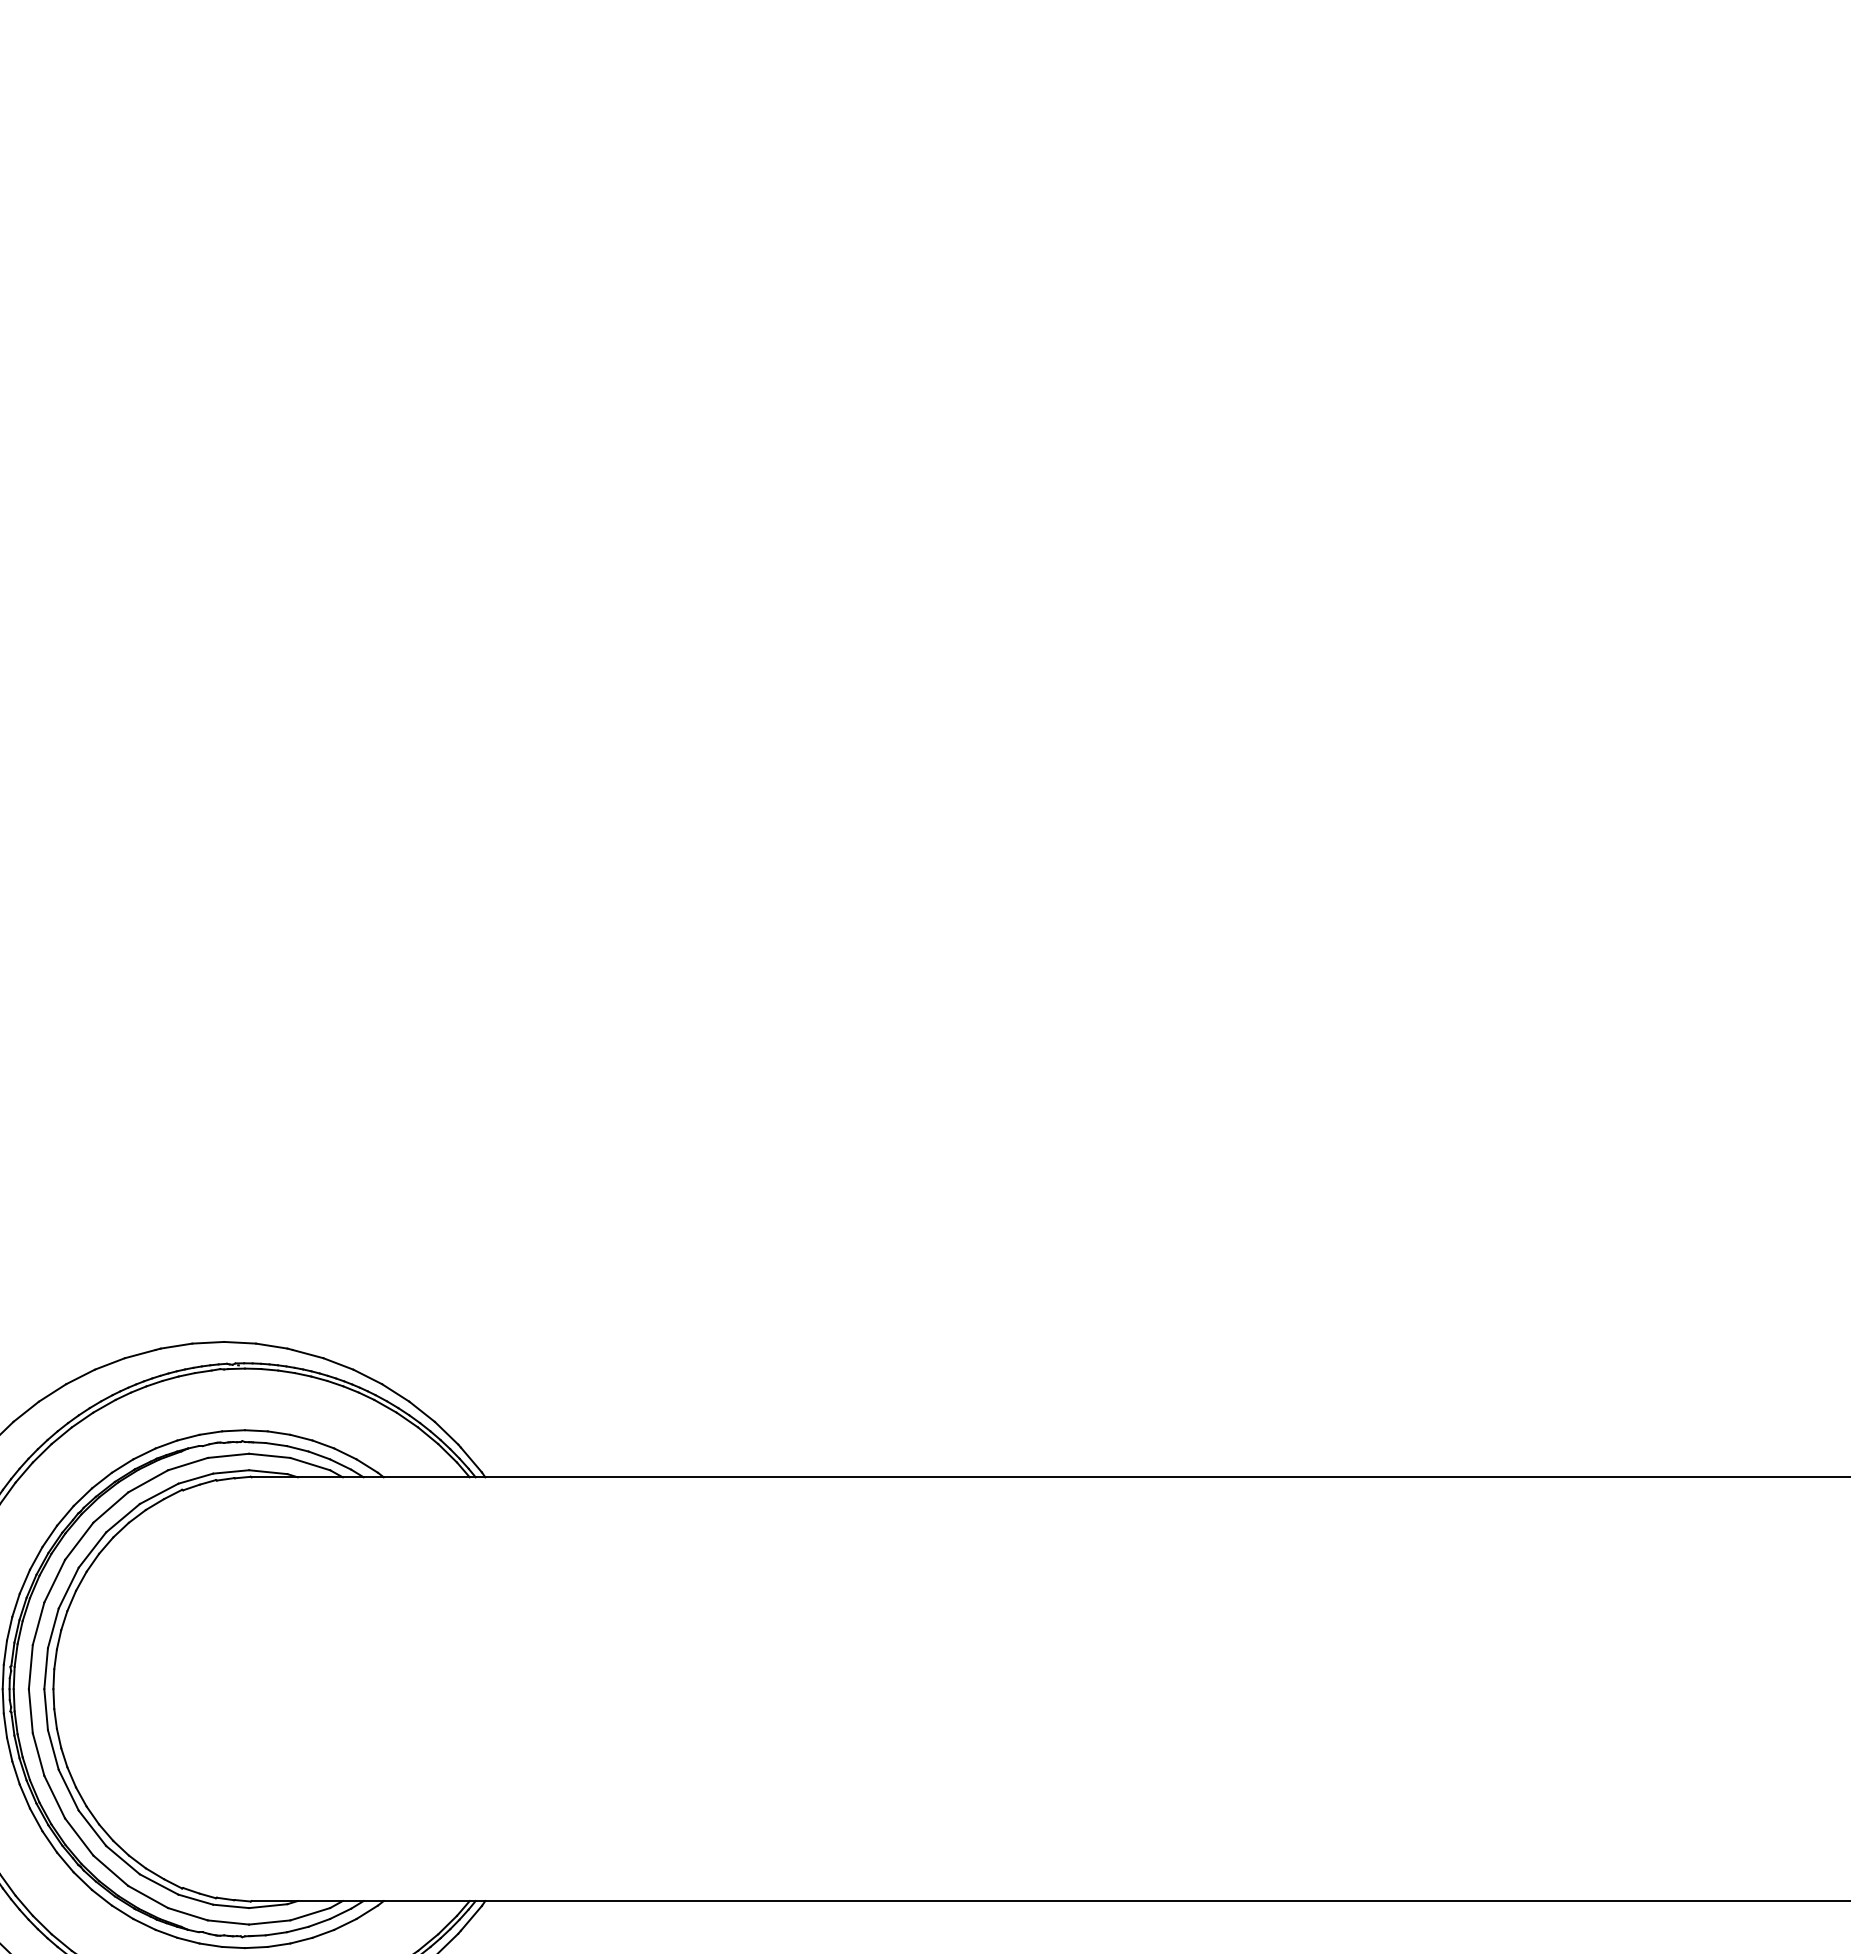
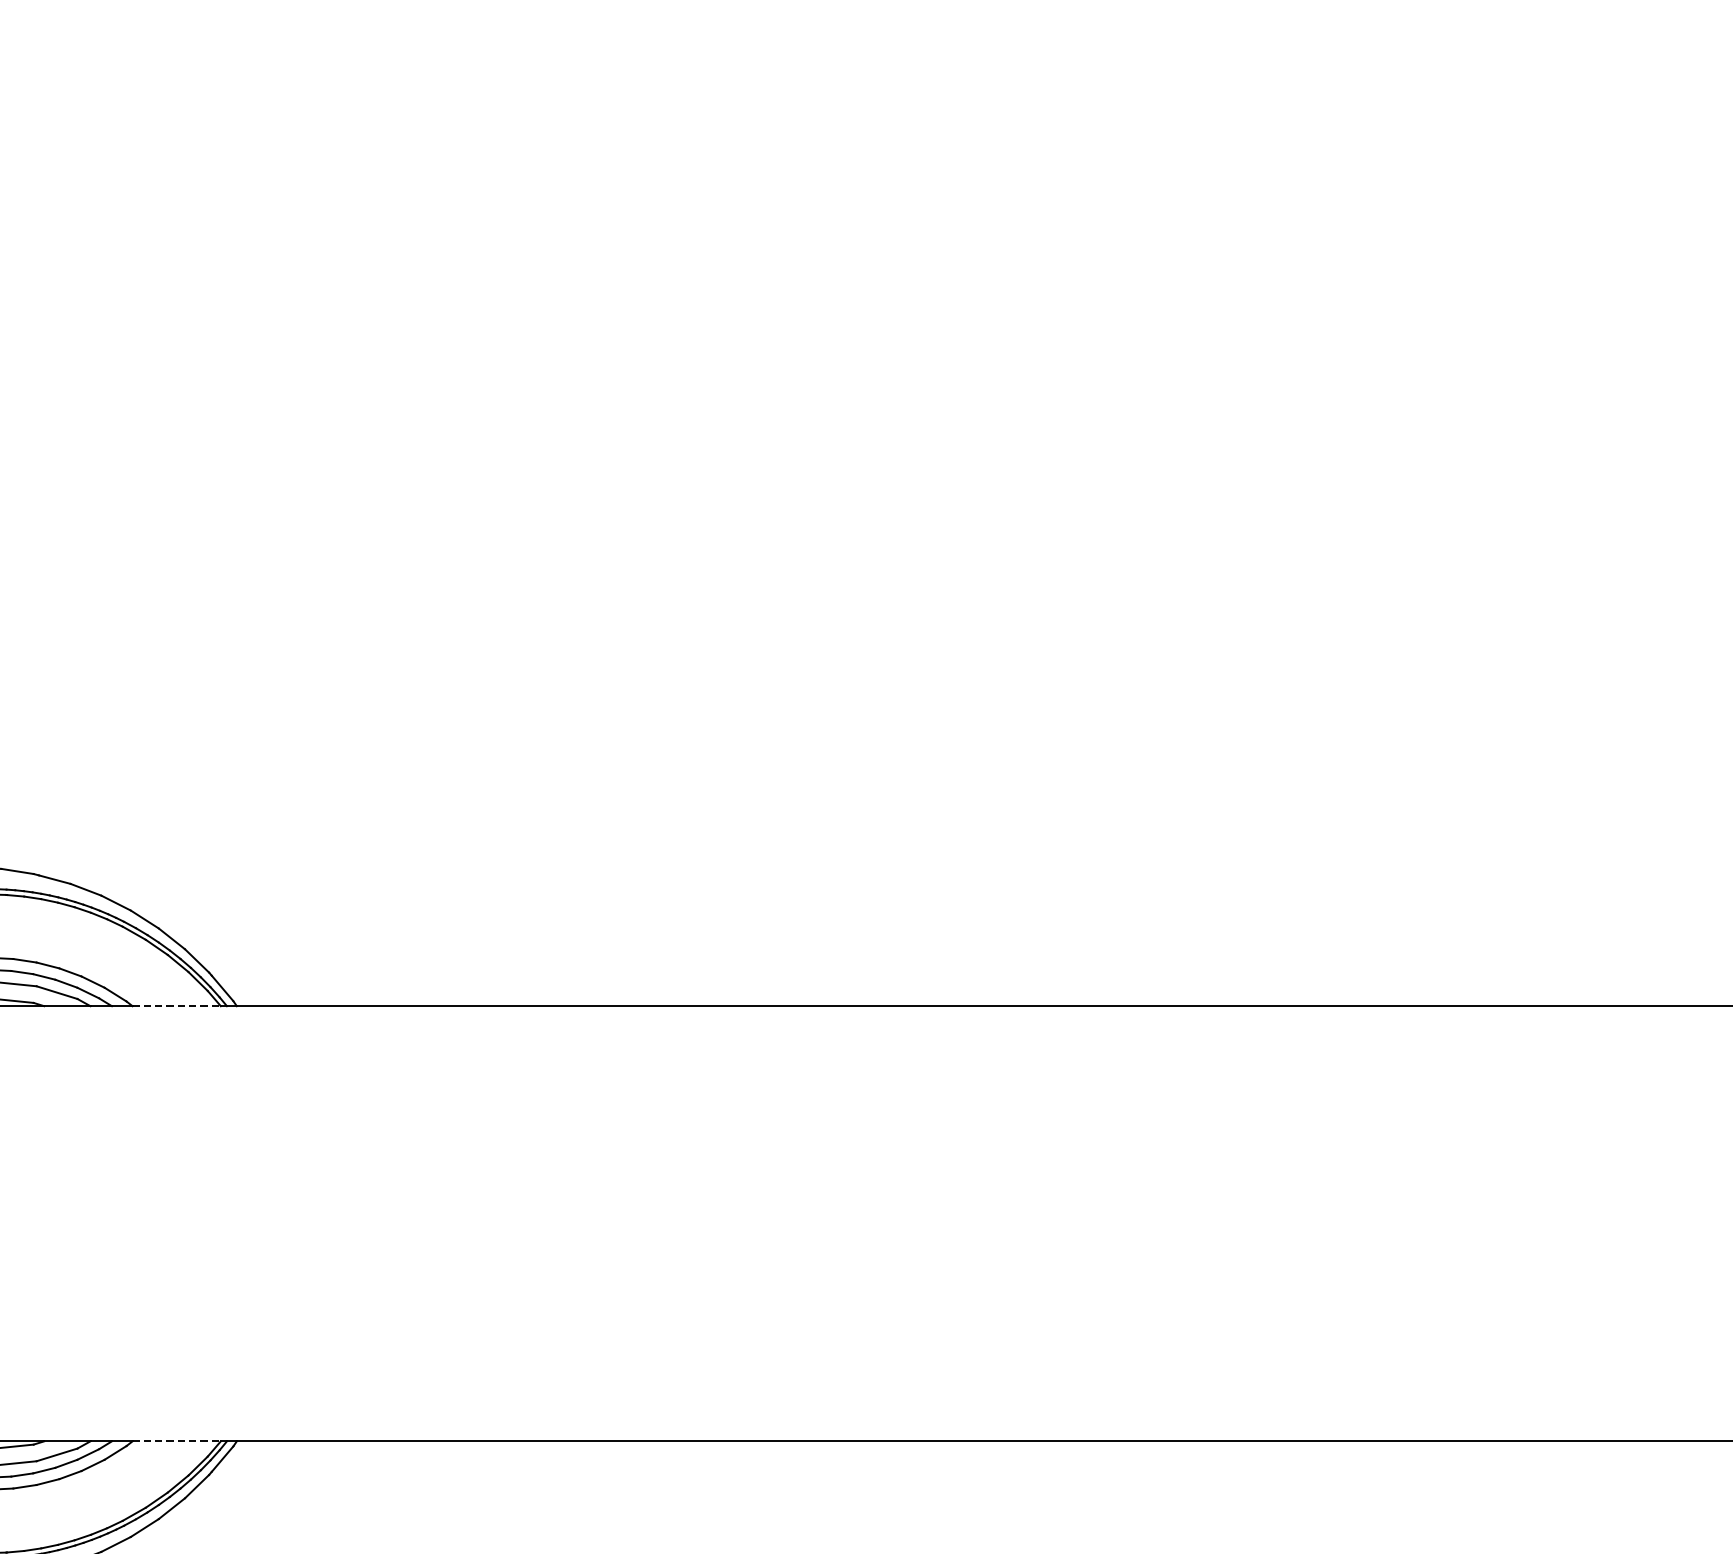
line: (426, 1477) -> (176, 1006), solid -> dashed
line: (426, 1901) -> (176, 1441), solid -> dashed

